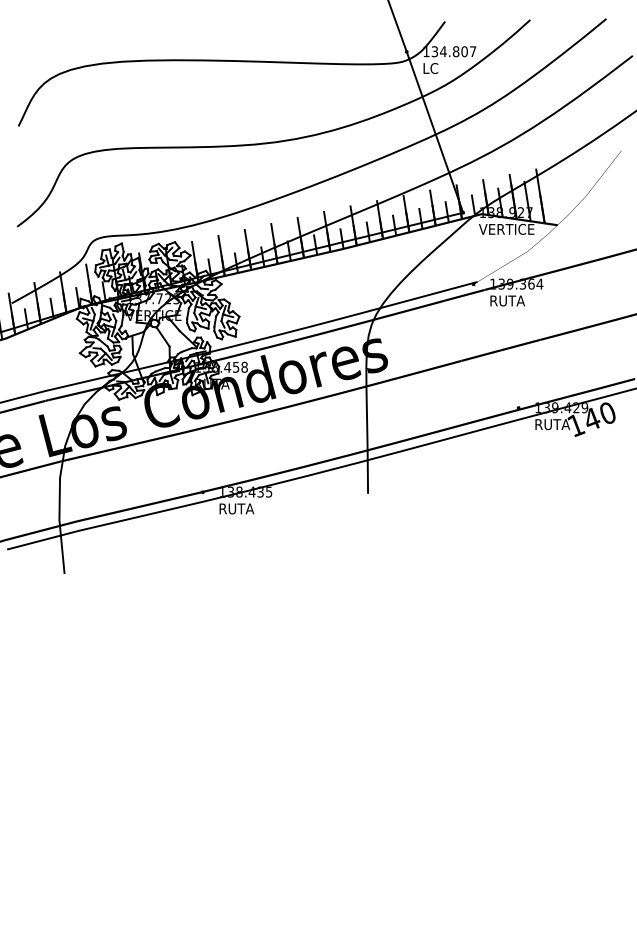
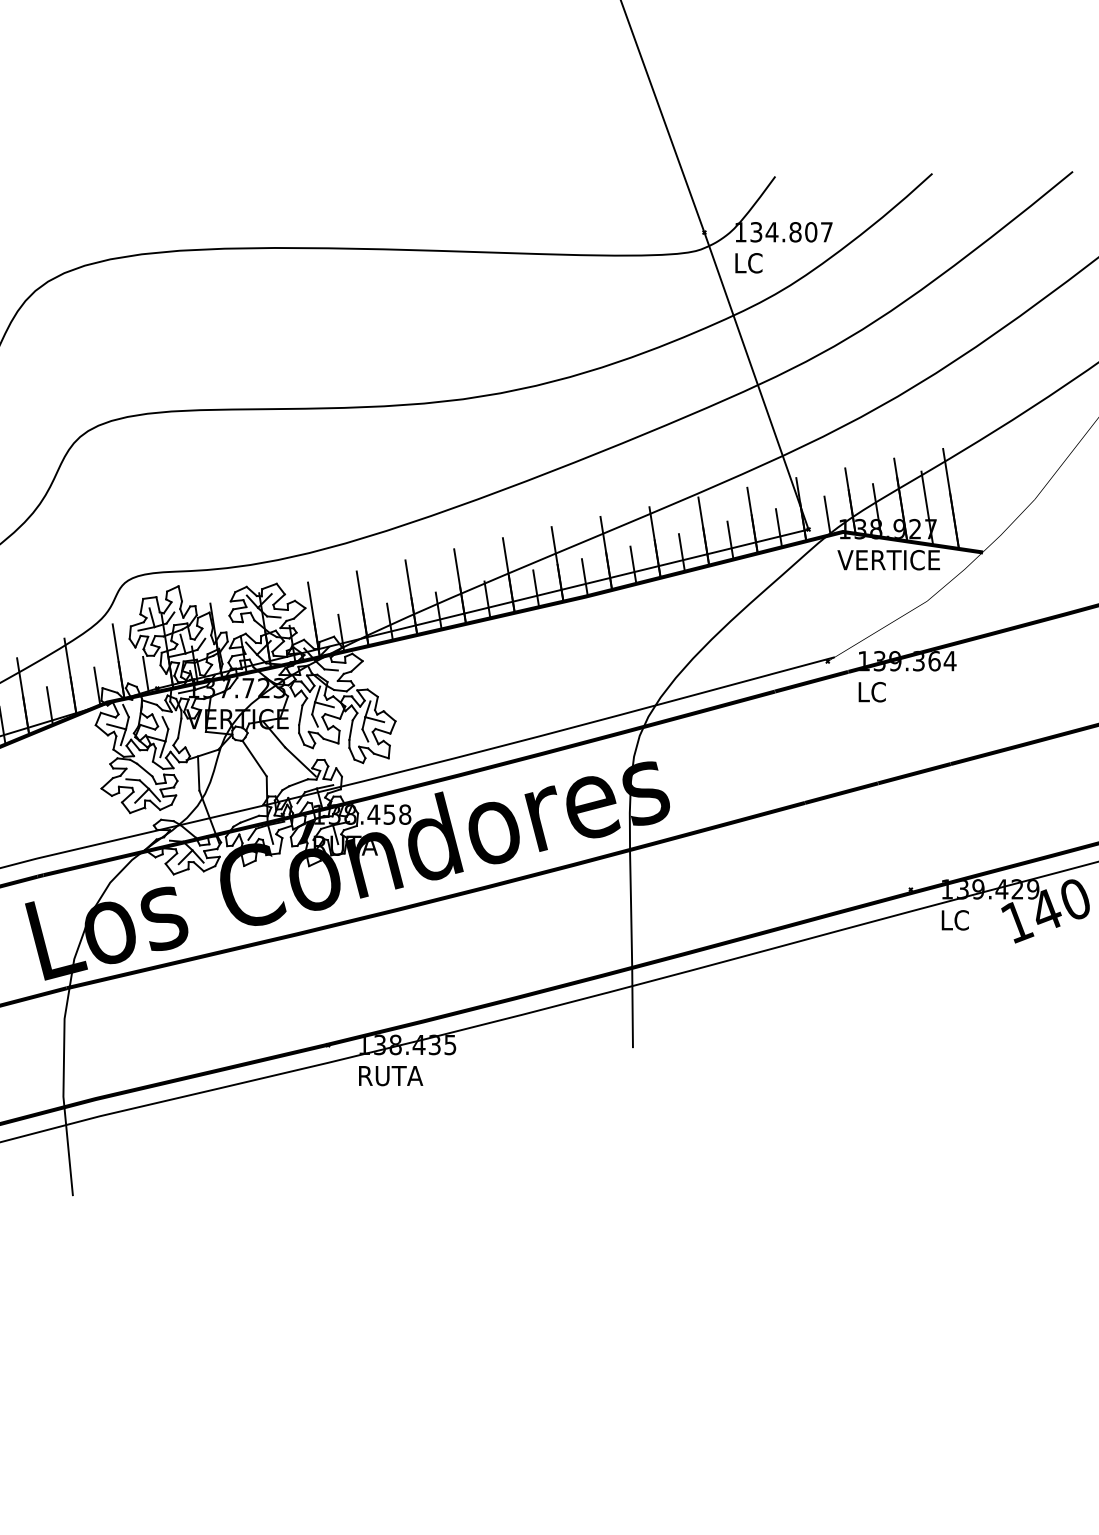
text: (507, 300) -> (890, 691), RUTA -> LC
text: (553, 424) -> (975, 920), RUTA -> LC

